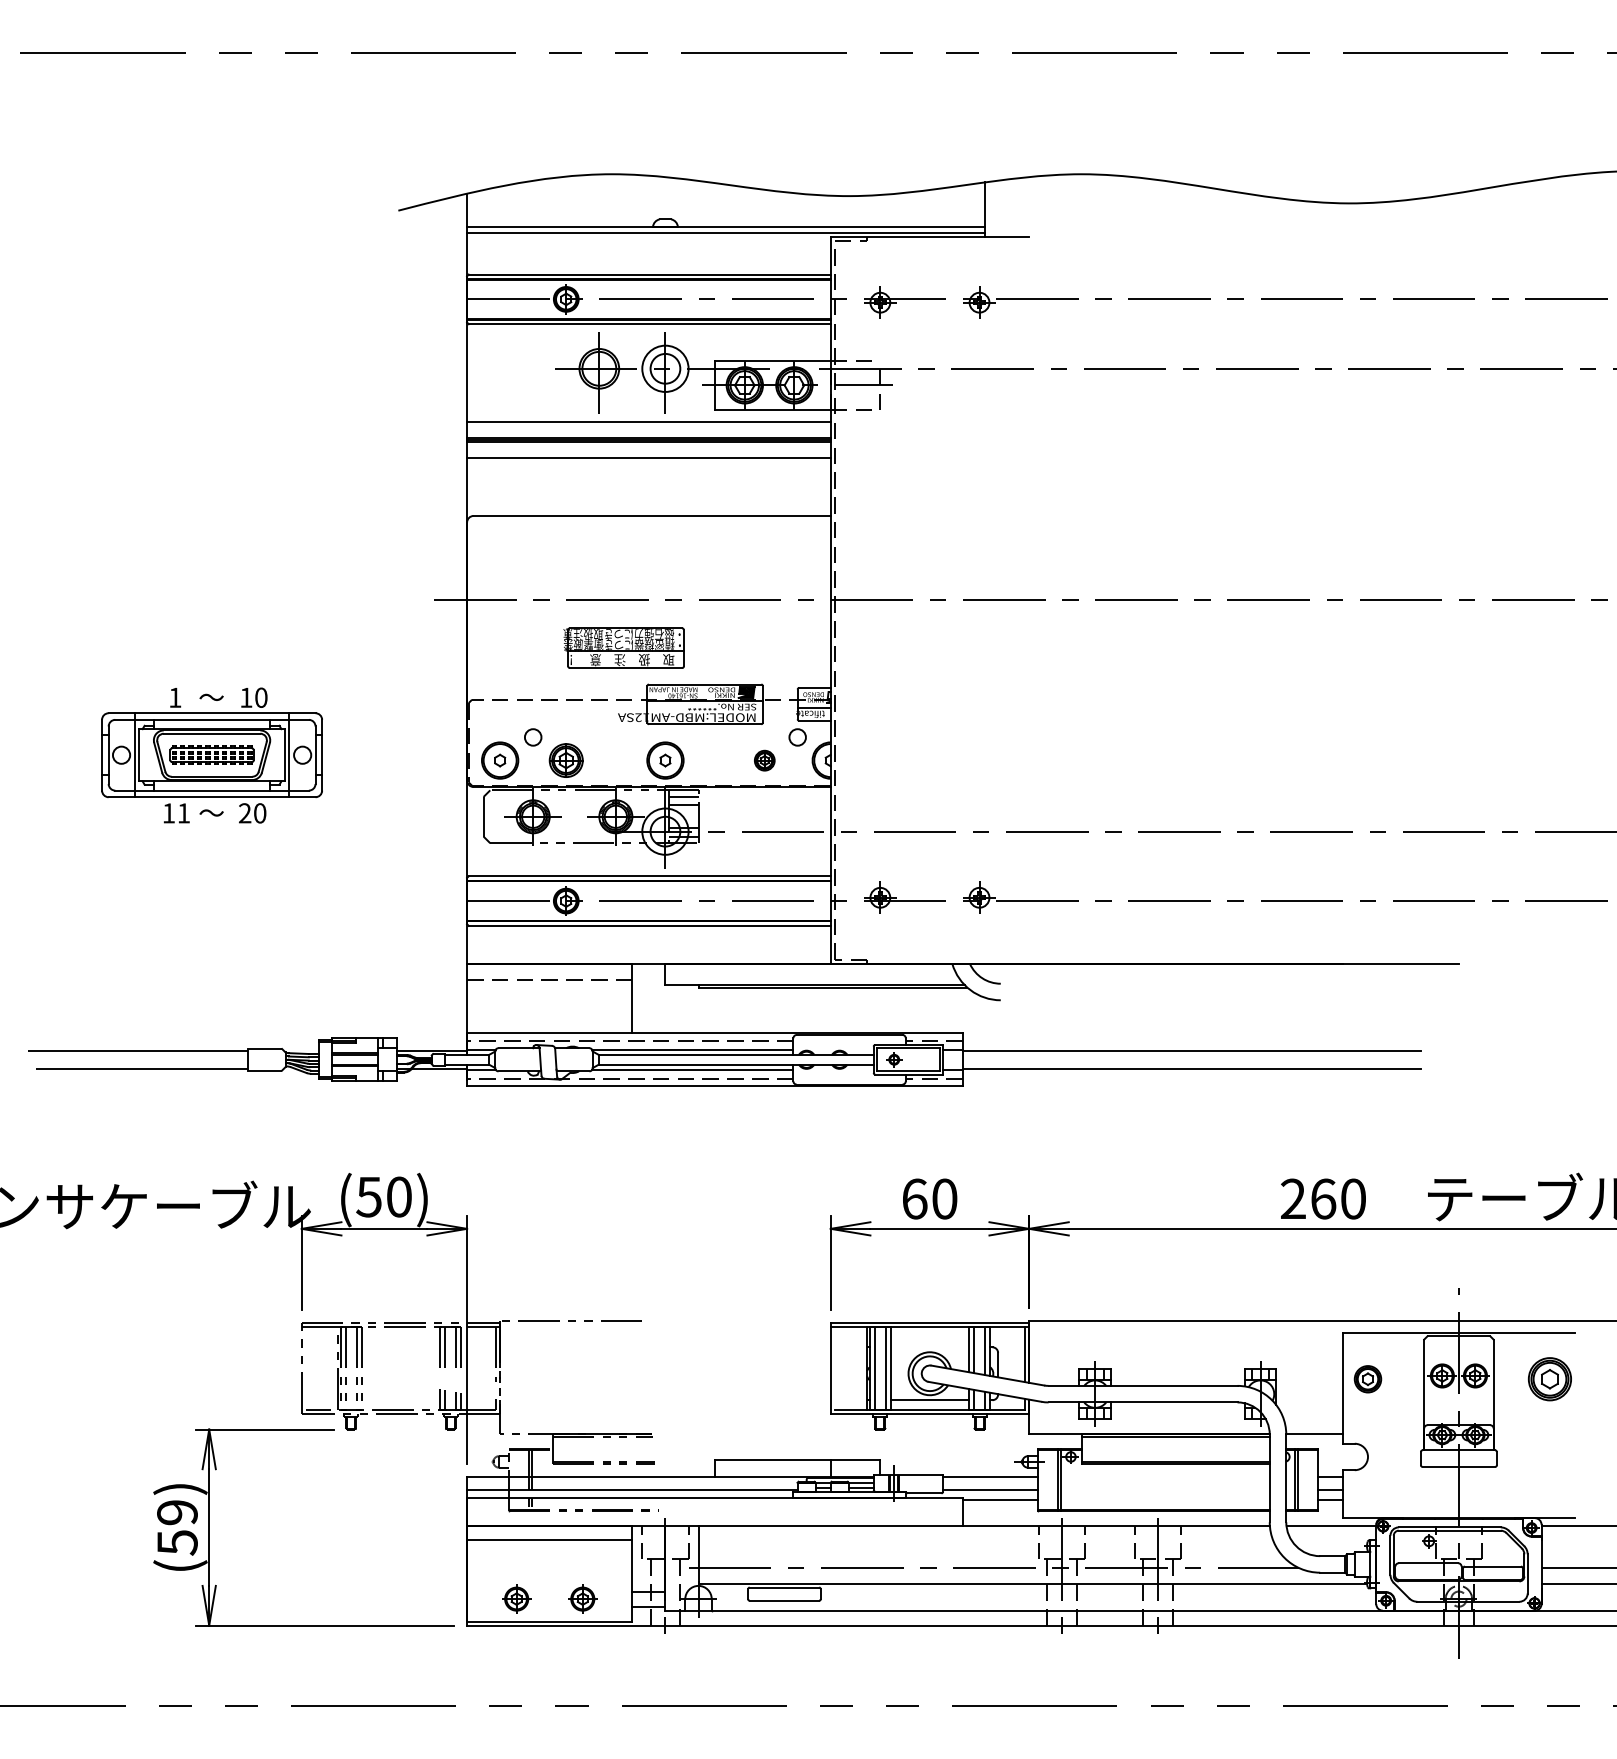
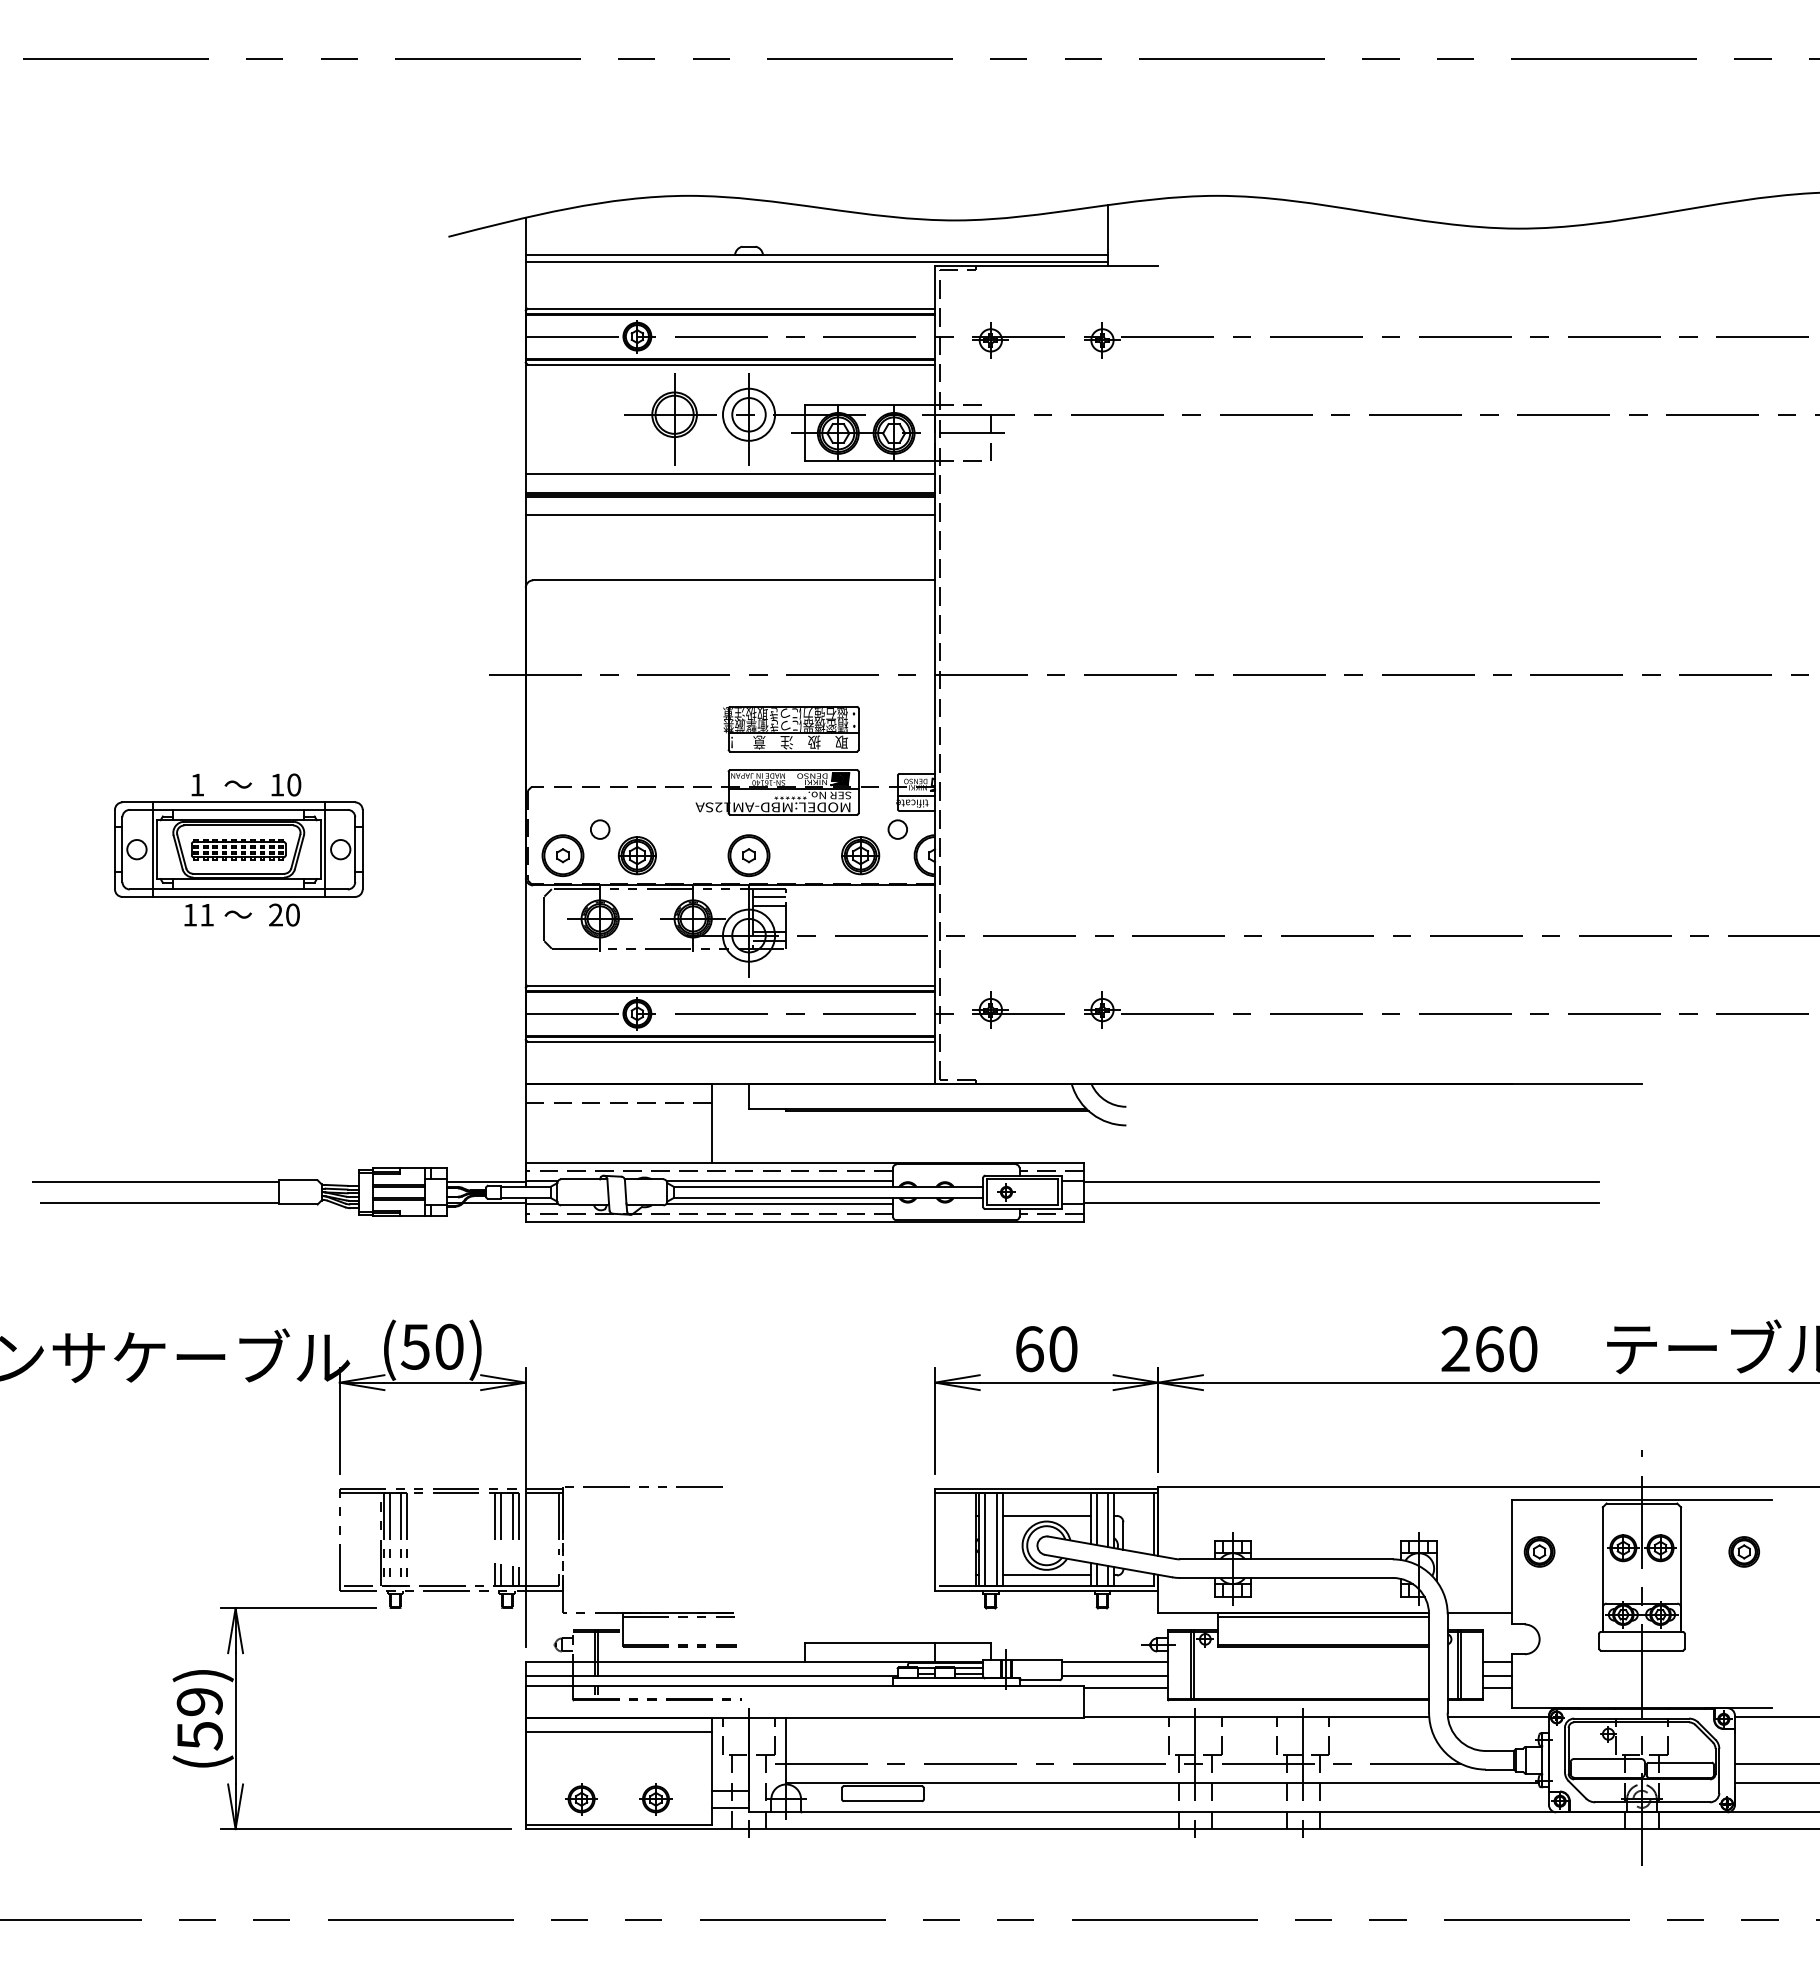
part: (624, 648) -> (791, 729), moved
part: (764, 760) -> (860, 855), size x1.67
line: (929, 1346) -> (1046, 1515), added
part: (1549, 1378) -> (1743, 1551), size x0.62

